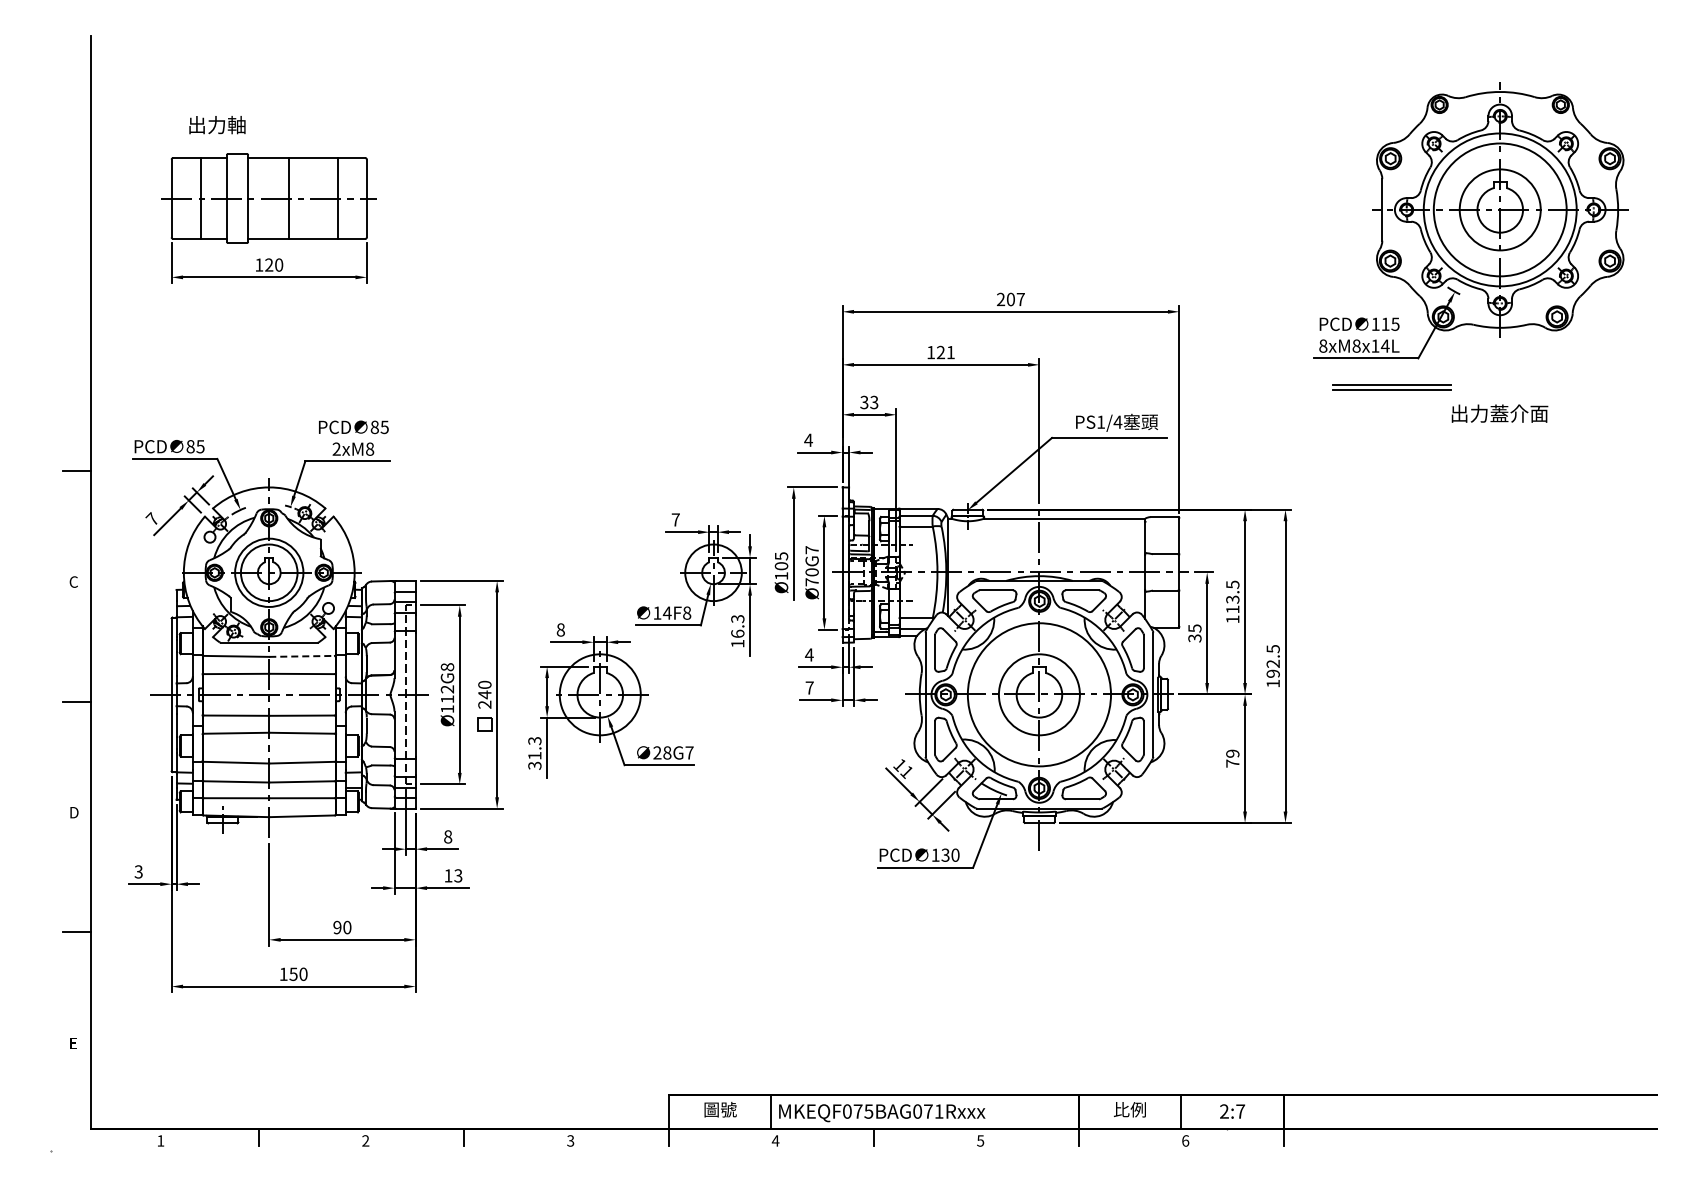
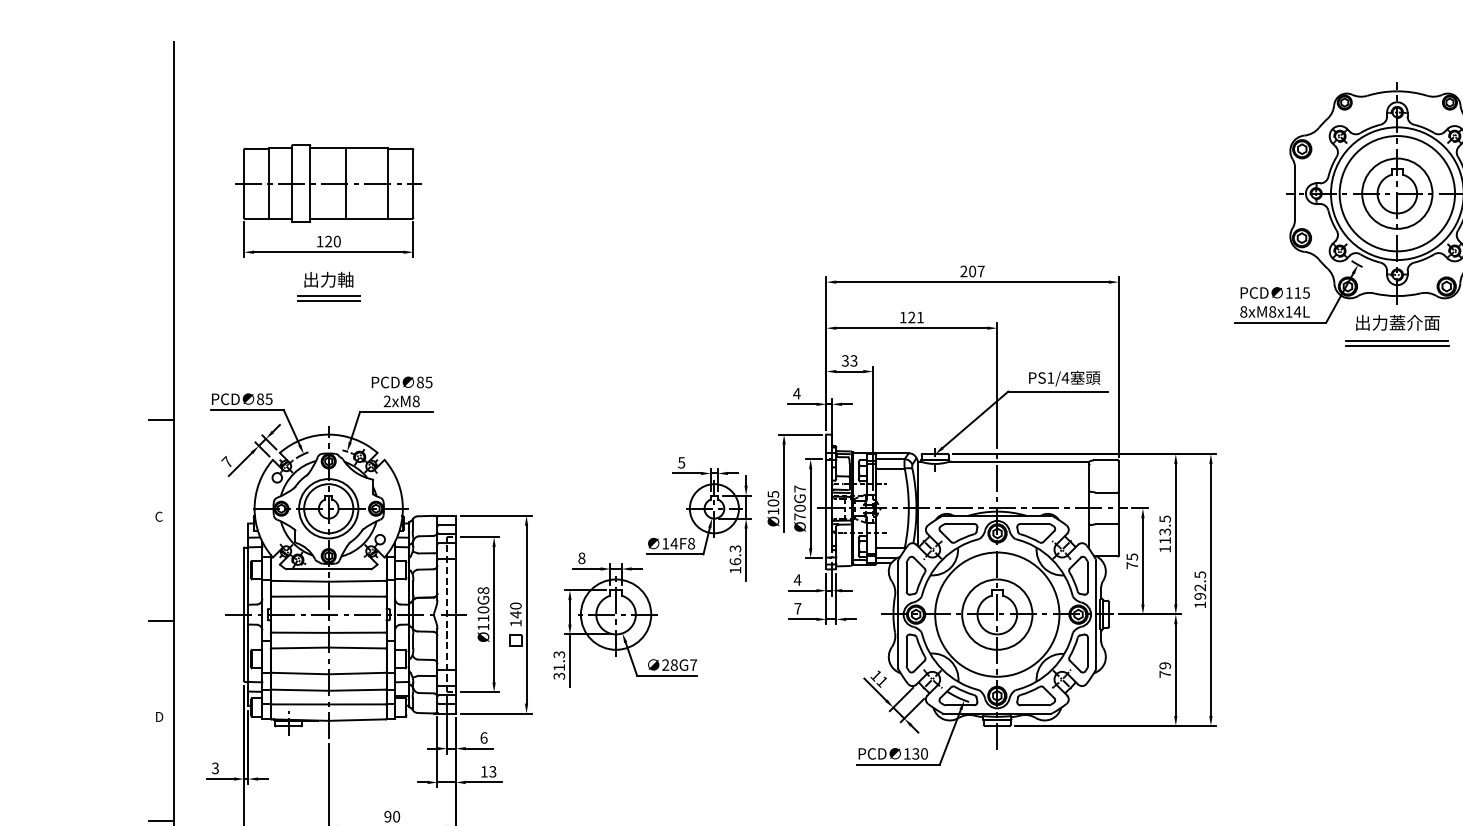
text: (217, 125) -> (328, 280), moved
line: (269, 328) -> (328, 296), added
line: (269, 333) -> (328, 300), added
part: (1391, 387) -> (1396, 343), moved
text: (1499, 413) -> (1397, 322), moved
text: (675, 519) -> (681, 462), 7 -> 5
text: (1194, 638) -> (1131, 565), 35 -> 75
line: (302, 656) -> (357, 581), dashed -> solid
text: (447, 689) -> (483, 610), Ø112G8 -> Ø110G8
text: (484, 704) -> (515, 623), 240 -> 140
text: (448, 836) -> (484, 737), 8 -> 6

